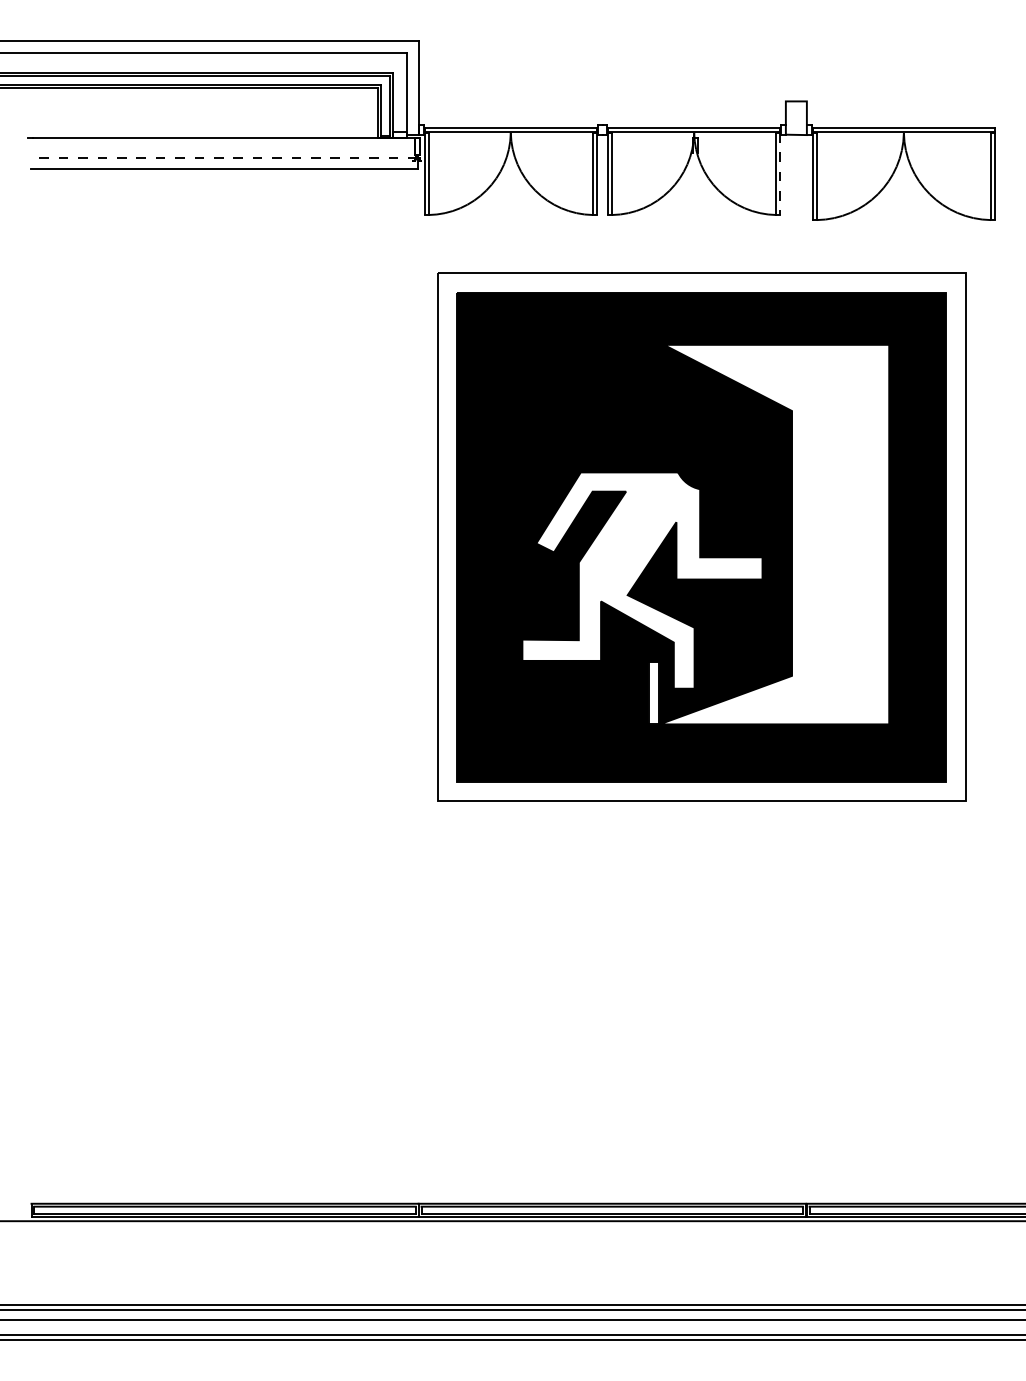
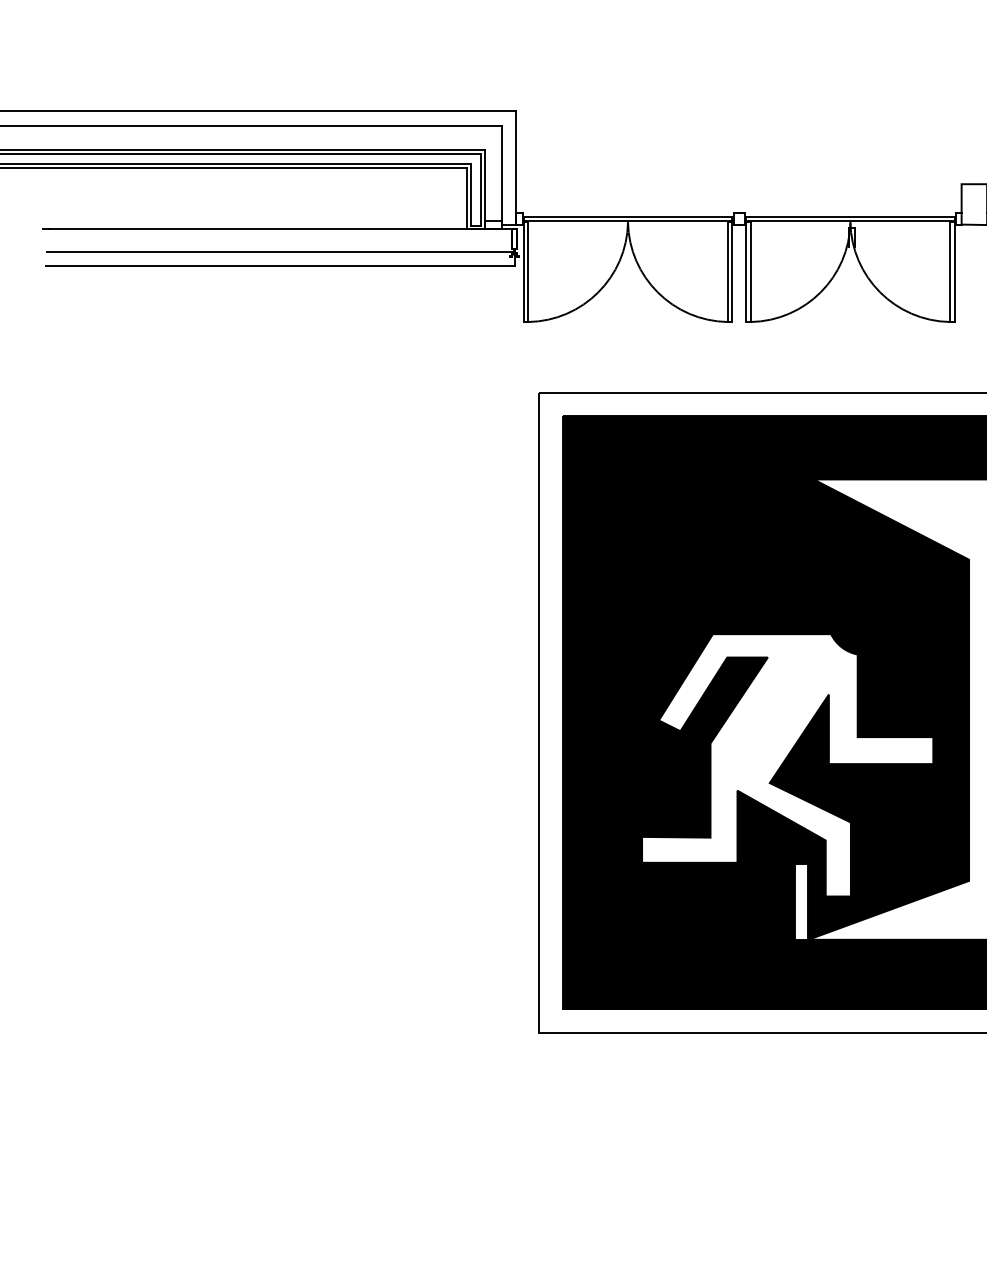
line: (224, 157) -> (280, 252), dashed -> solid
line: (780, 174) -> (955, 272), dashed -> solid

